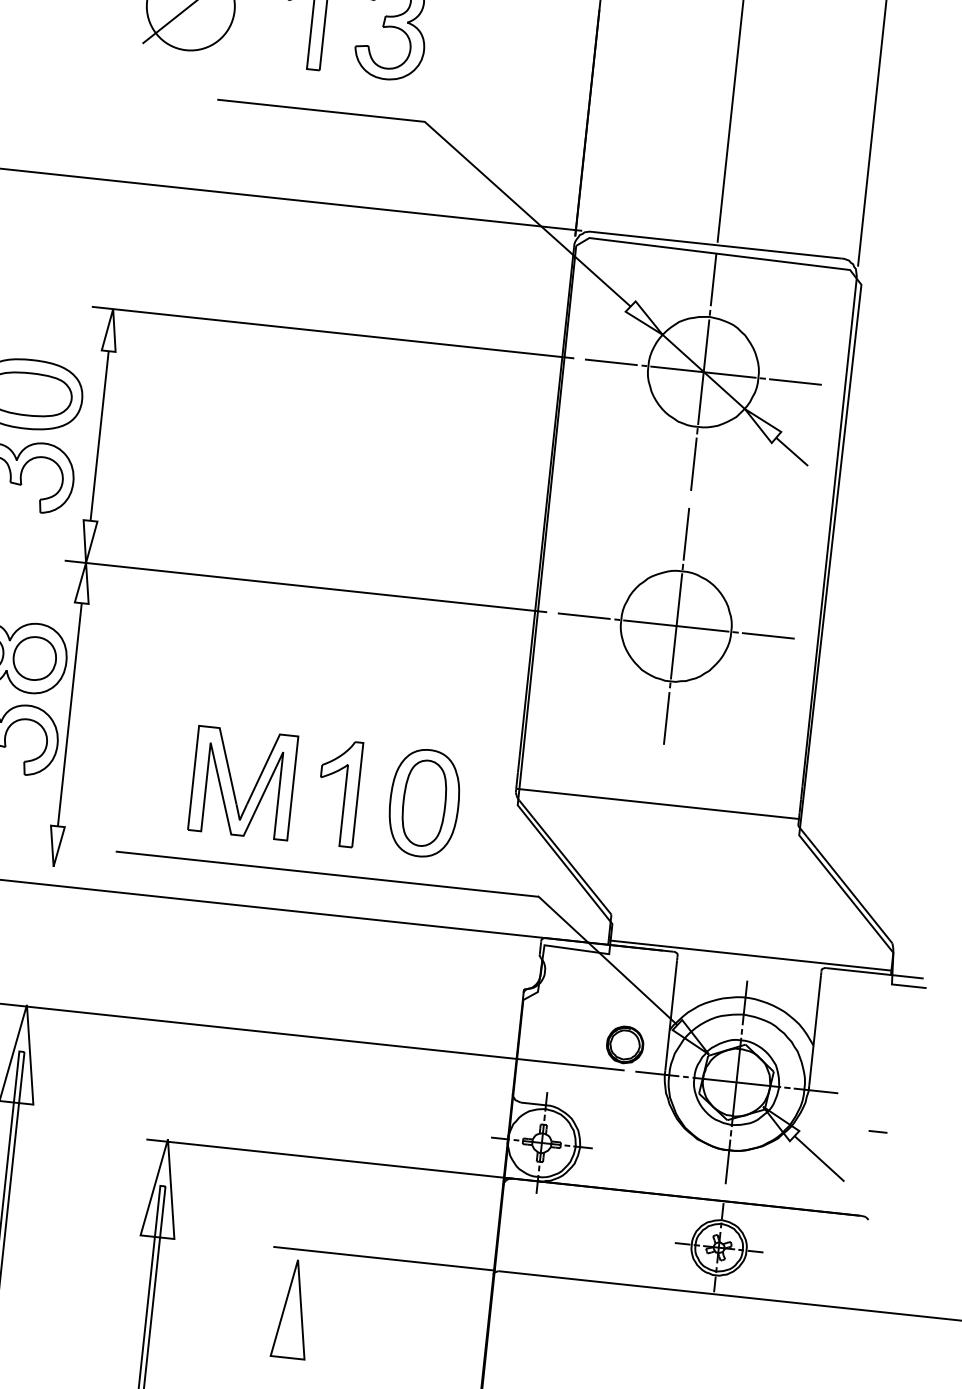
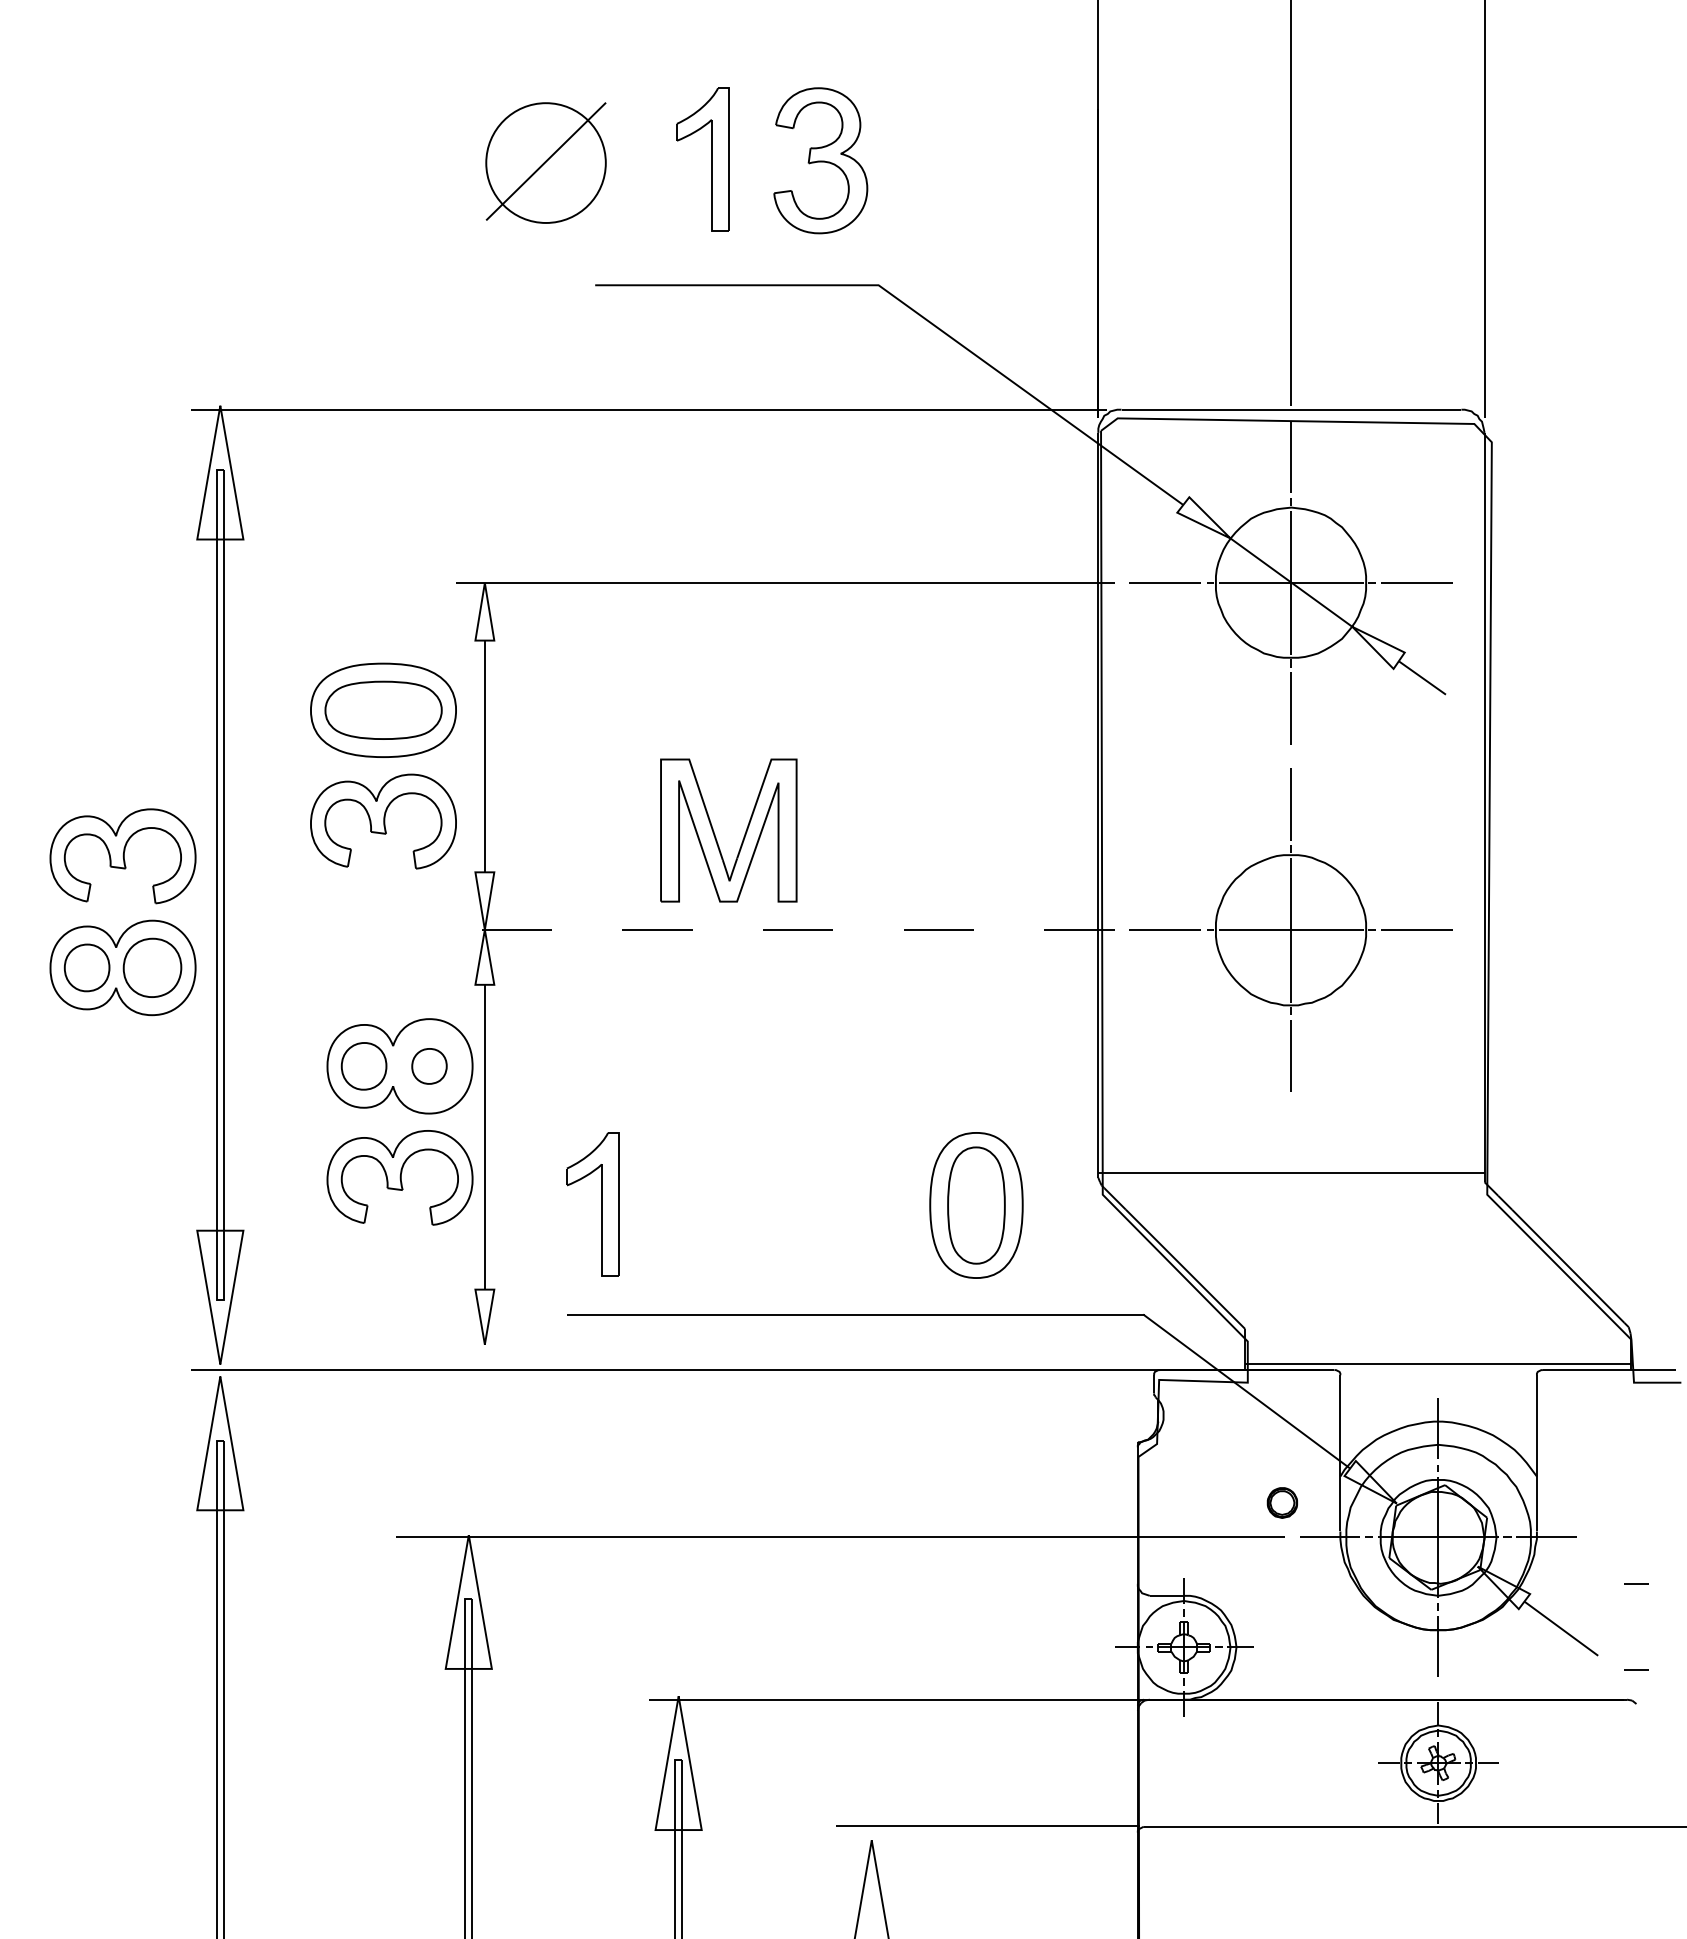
line: (305, 586) -> (784, 929), solid -> dashed
part: (34, 658) -> (429, 1066), size x0.6
part: (233, 785) -> (715, 834), moved
part: (344, 793) -> (601, 1204), moved
part: (625, 1044) -> (1282, 1502), size x0.6
line: (871, 1194) -> (1636, 1669), added

